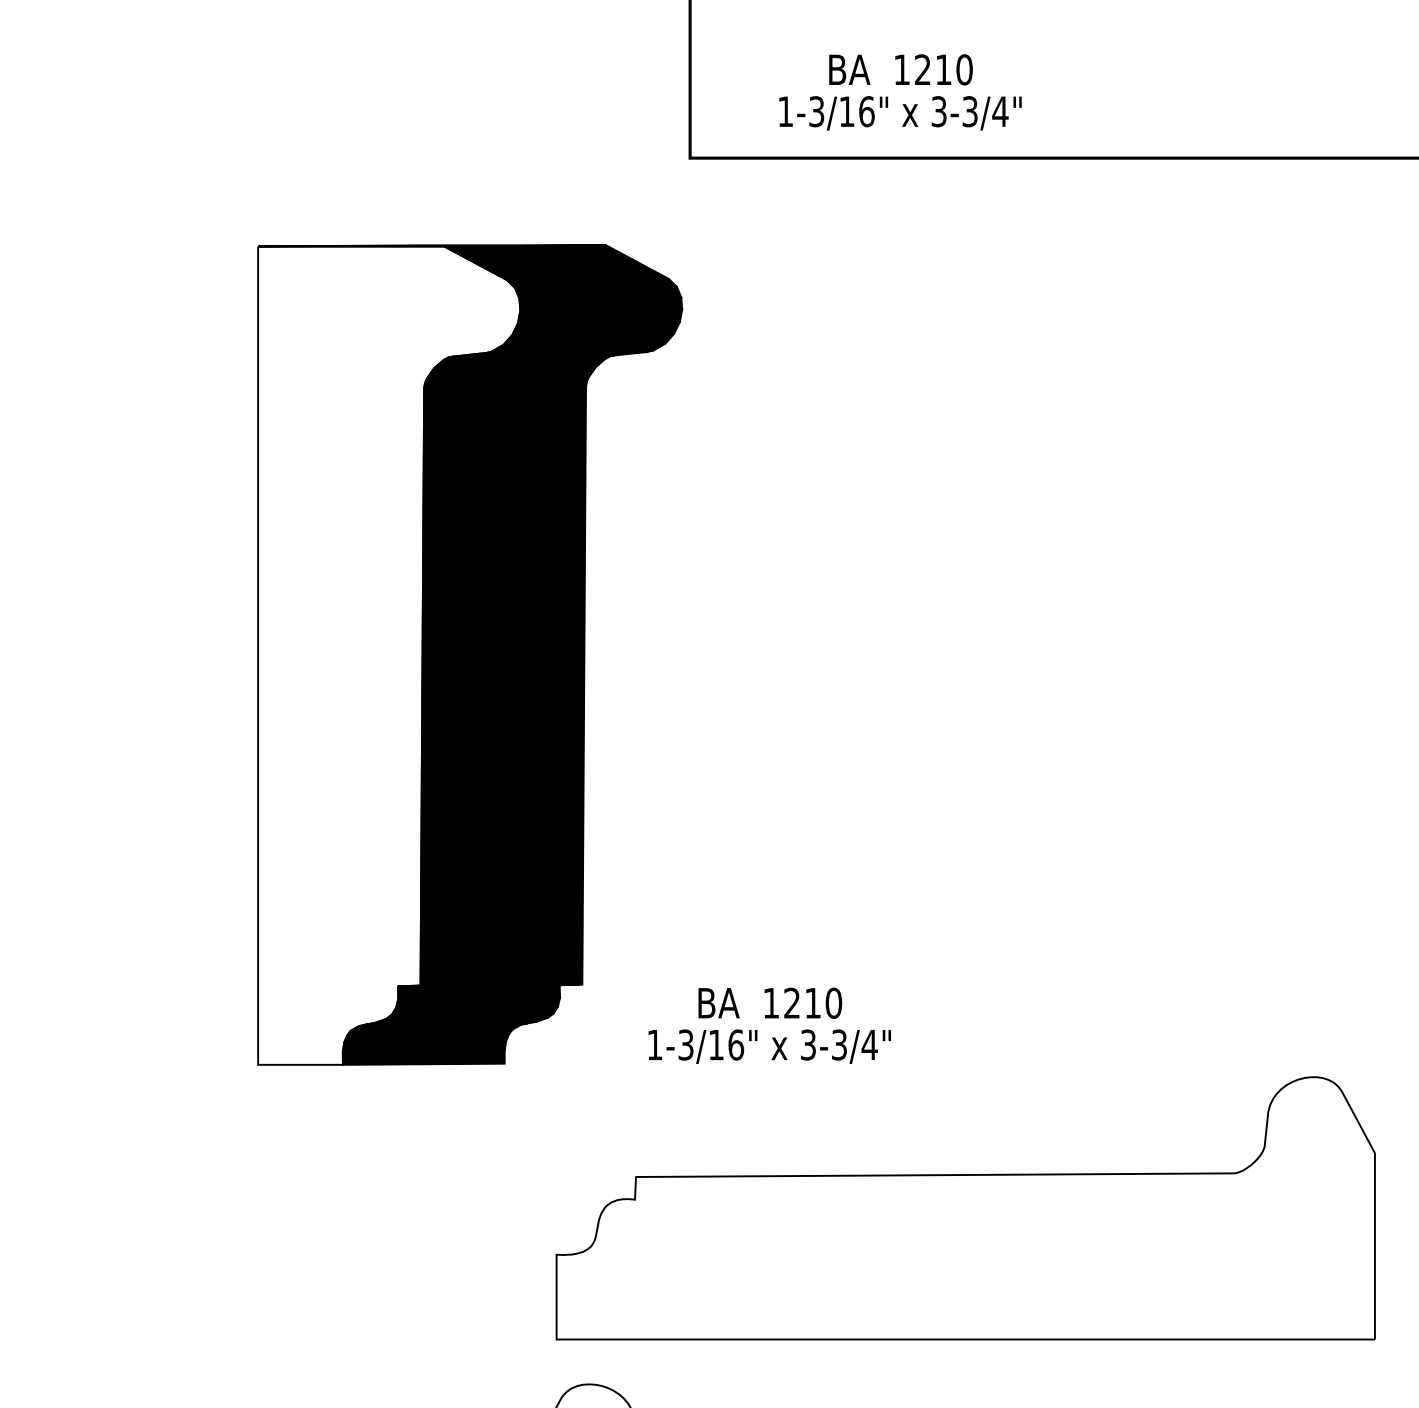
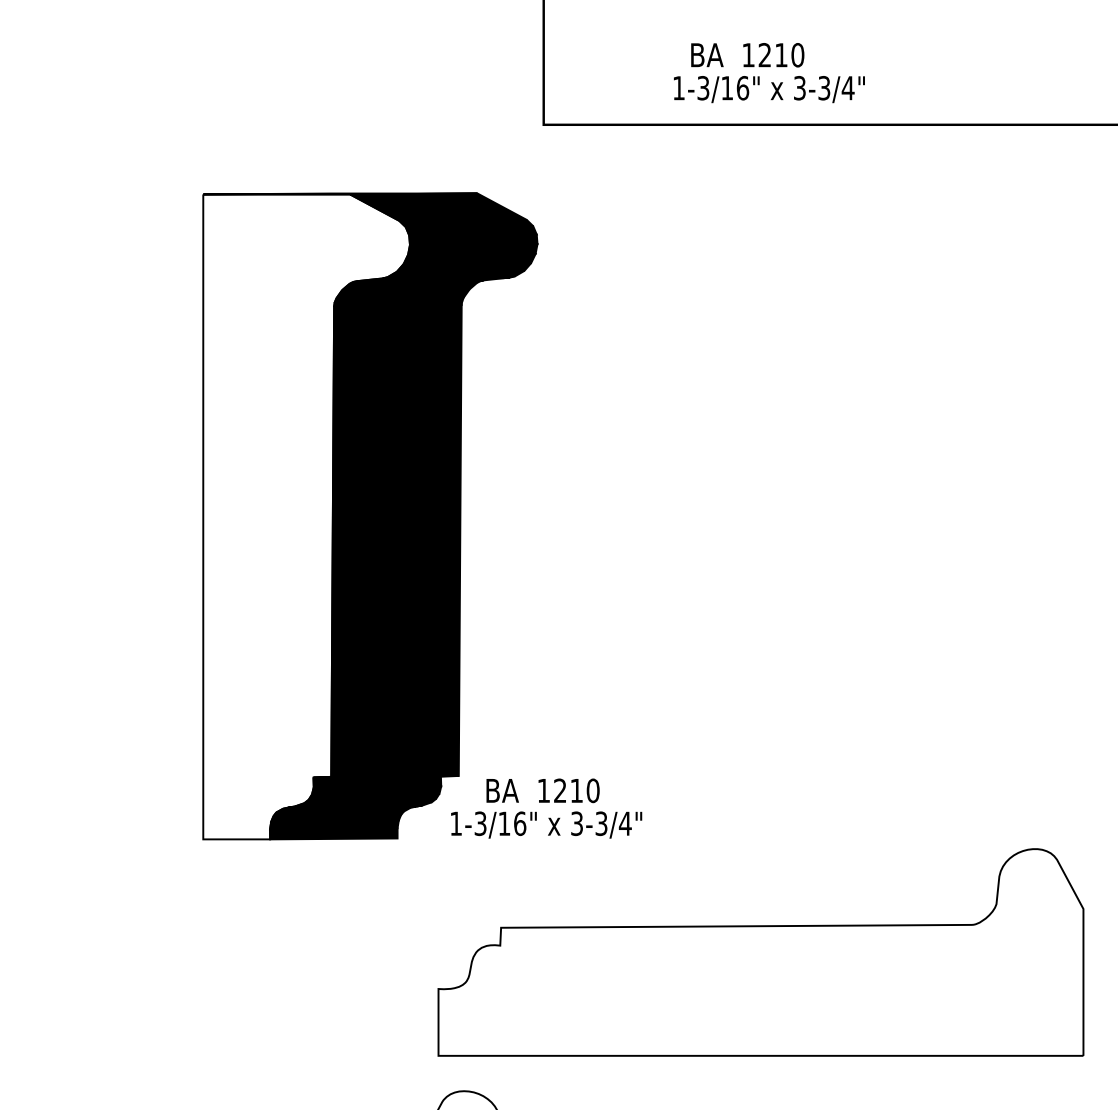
text: (900, 69) -> (747, 54), moved
text: (900, 113) -> (769, 89), moved
text: (770, 1002) -> (543, 790), moved
text: (769, 1046) -> (546, 824), moved

